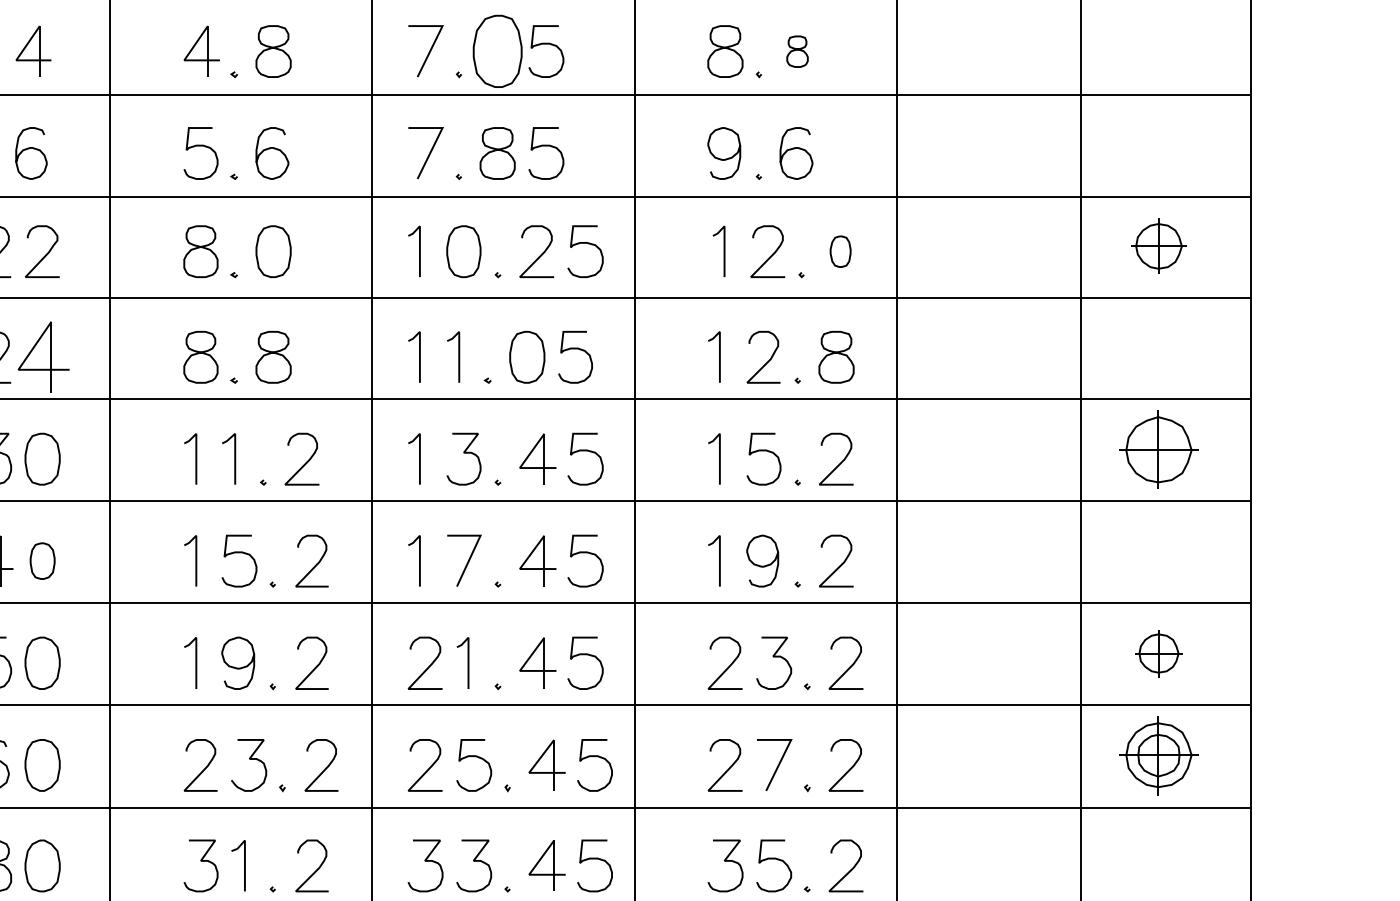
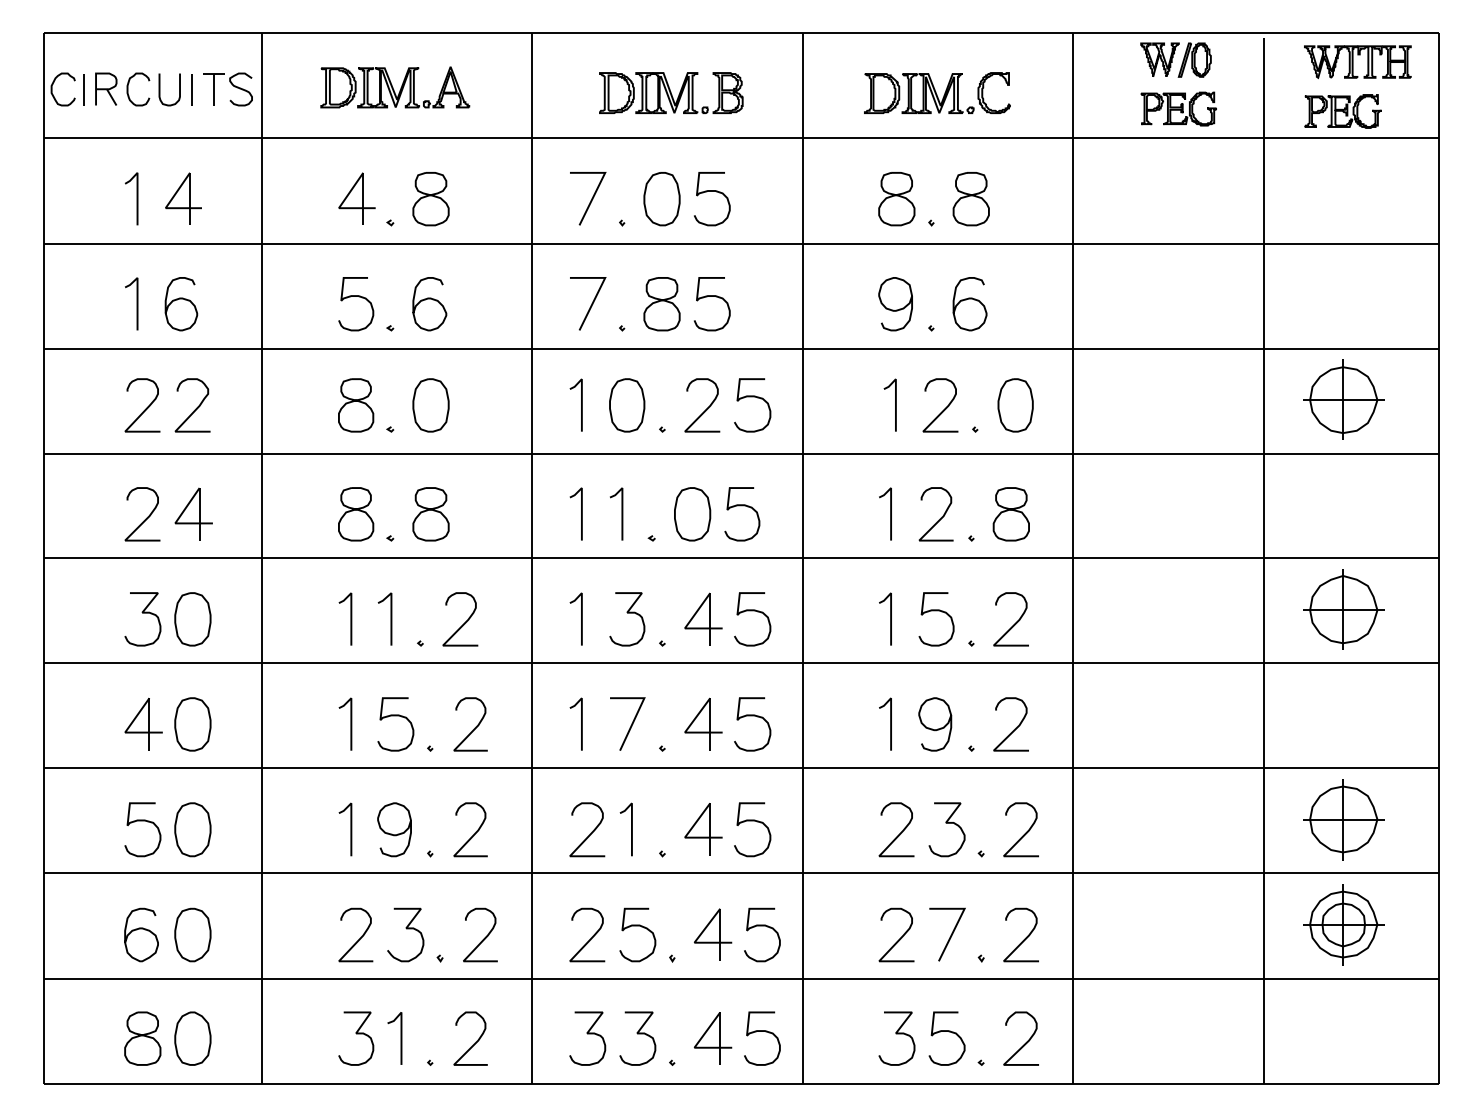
part: (497, 51) -> (661, 199), size x0.71
part: (796, 51) -> (970, 199), size x1.67
part: (1158, 245) -> (1343, 399), size x1.43
part: (840, 251) -> (1015, 405), size x1.67
part: (43, 356) -> (193, 513), size x0.71
part: (42, 561) -> (192, 724), size x1.43
part: (1158, 653) -> (1343, 819), size x1.67

